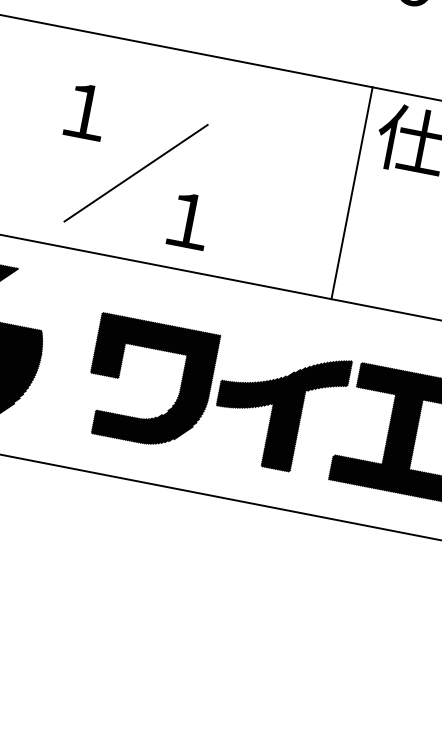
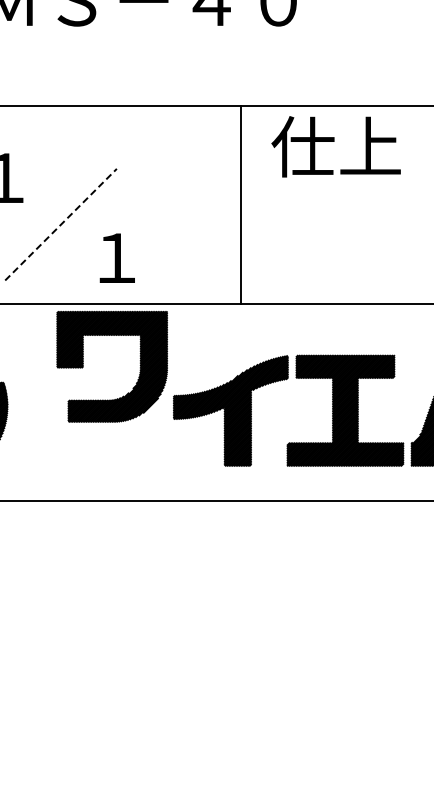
line: (136, 173) -> (61, 224), solid -> dashed
line: (352, 192) -> (241, 204), moved
part: (119, 376) -> (83, 366), moved

